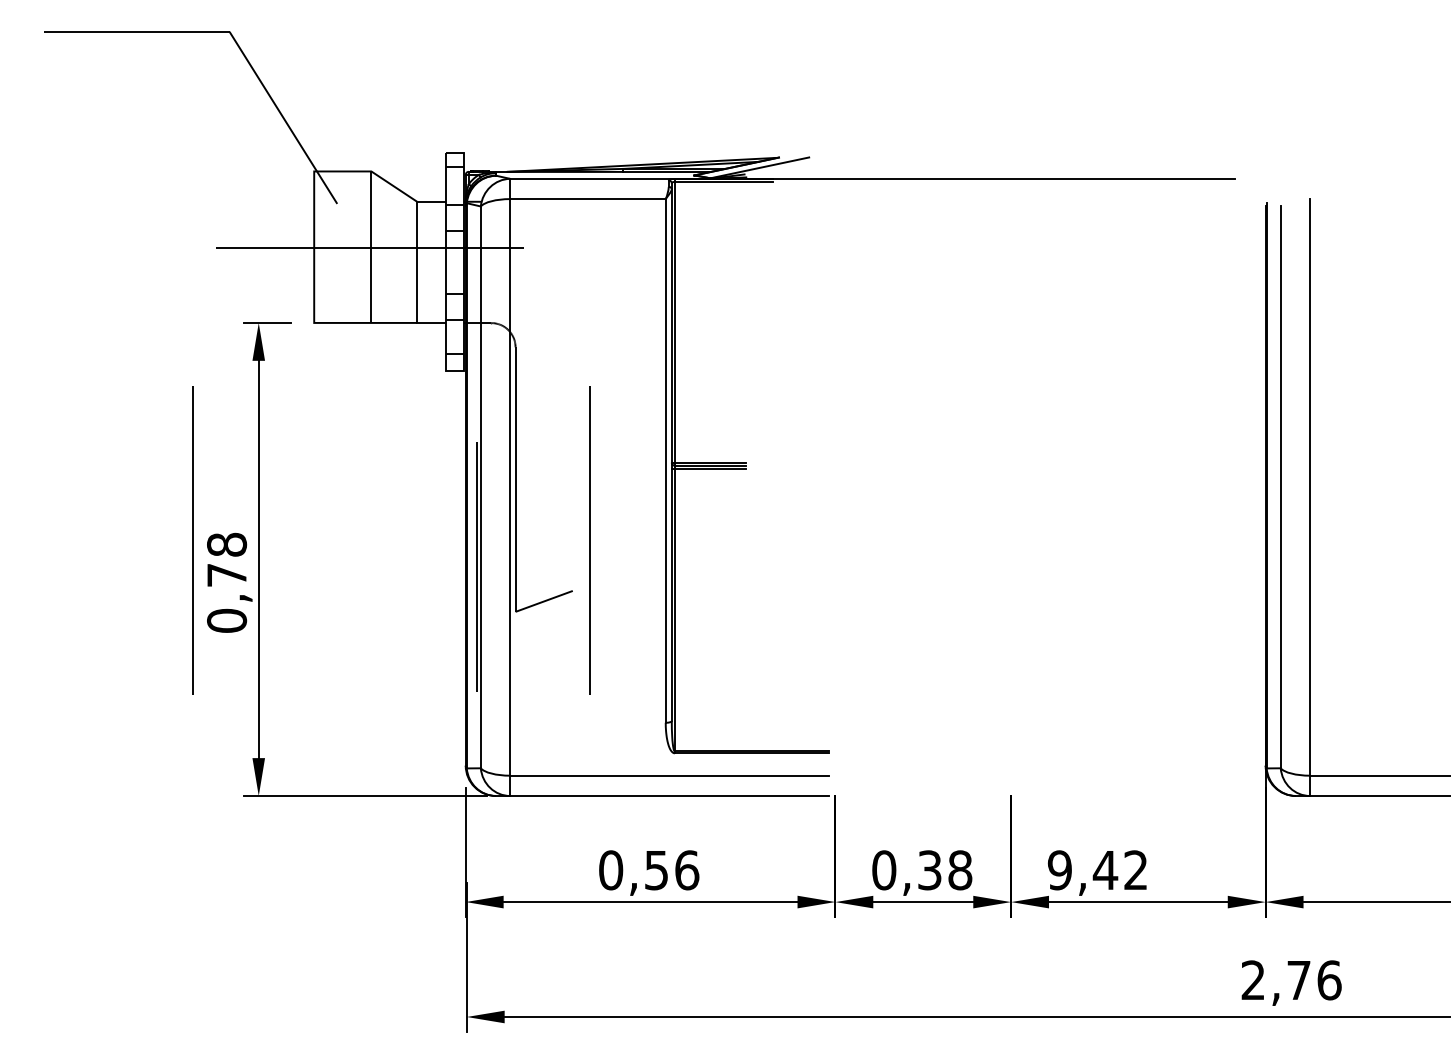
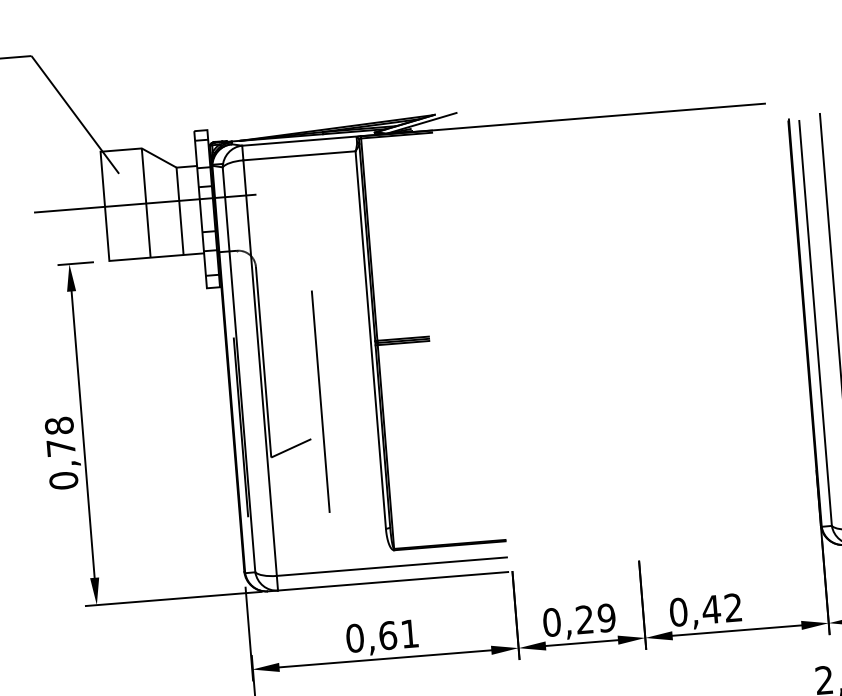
line: (192, 540) -> (34, 424), removed
text: (672, 870) -> (399, 634), 0,56 -> 0,61
text: (945, 870) -> (596, 619), 0,38 -> 0,29
text: (1059, 870) -> (678, 612), 9,42 -> 0,42

